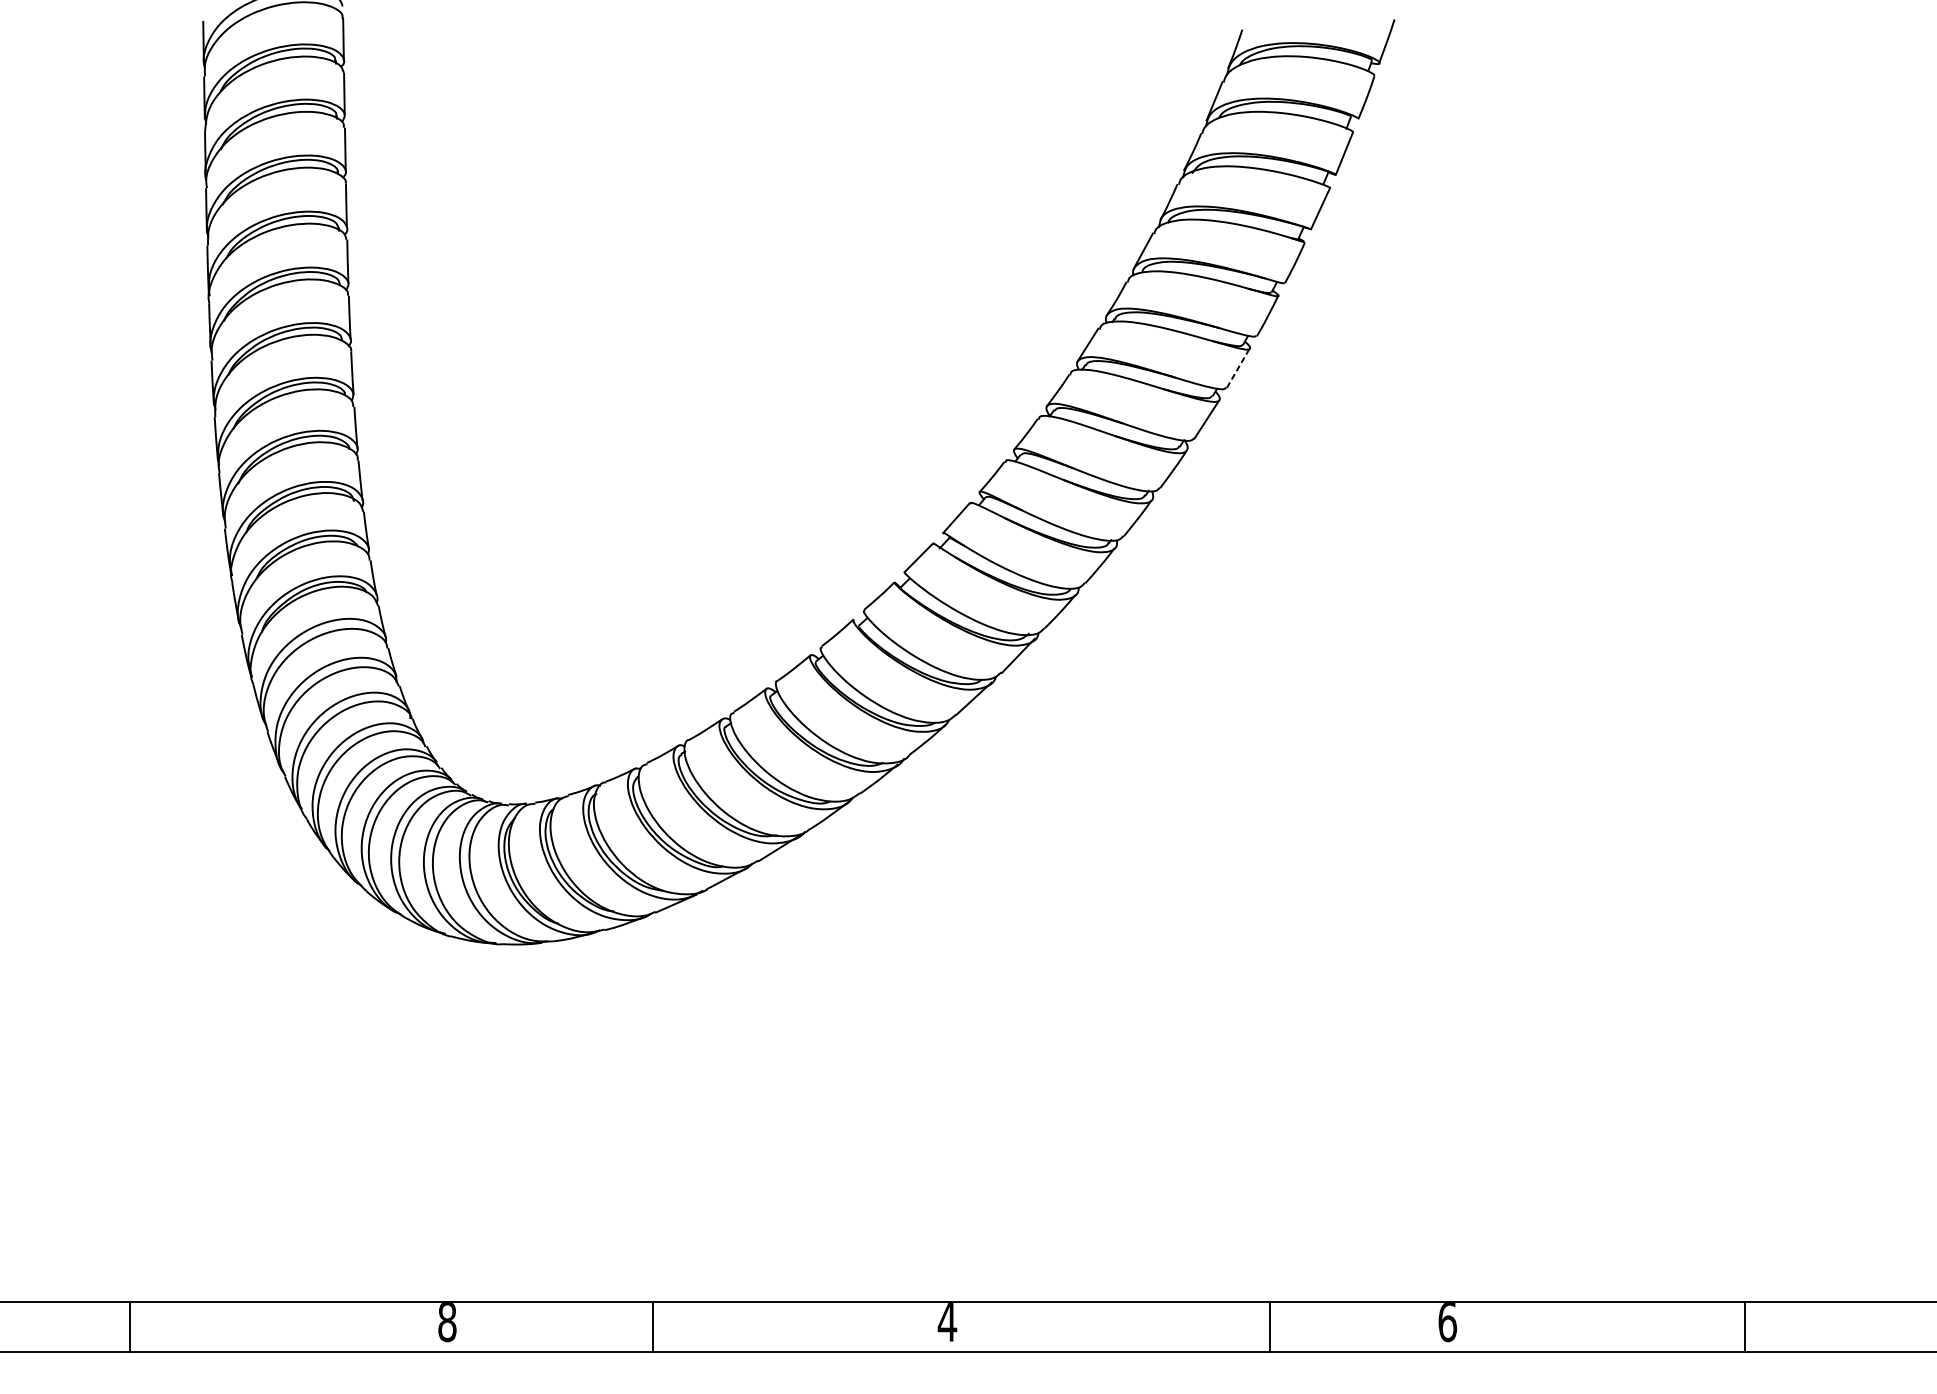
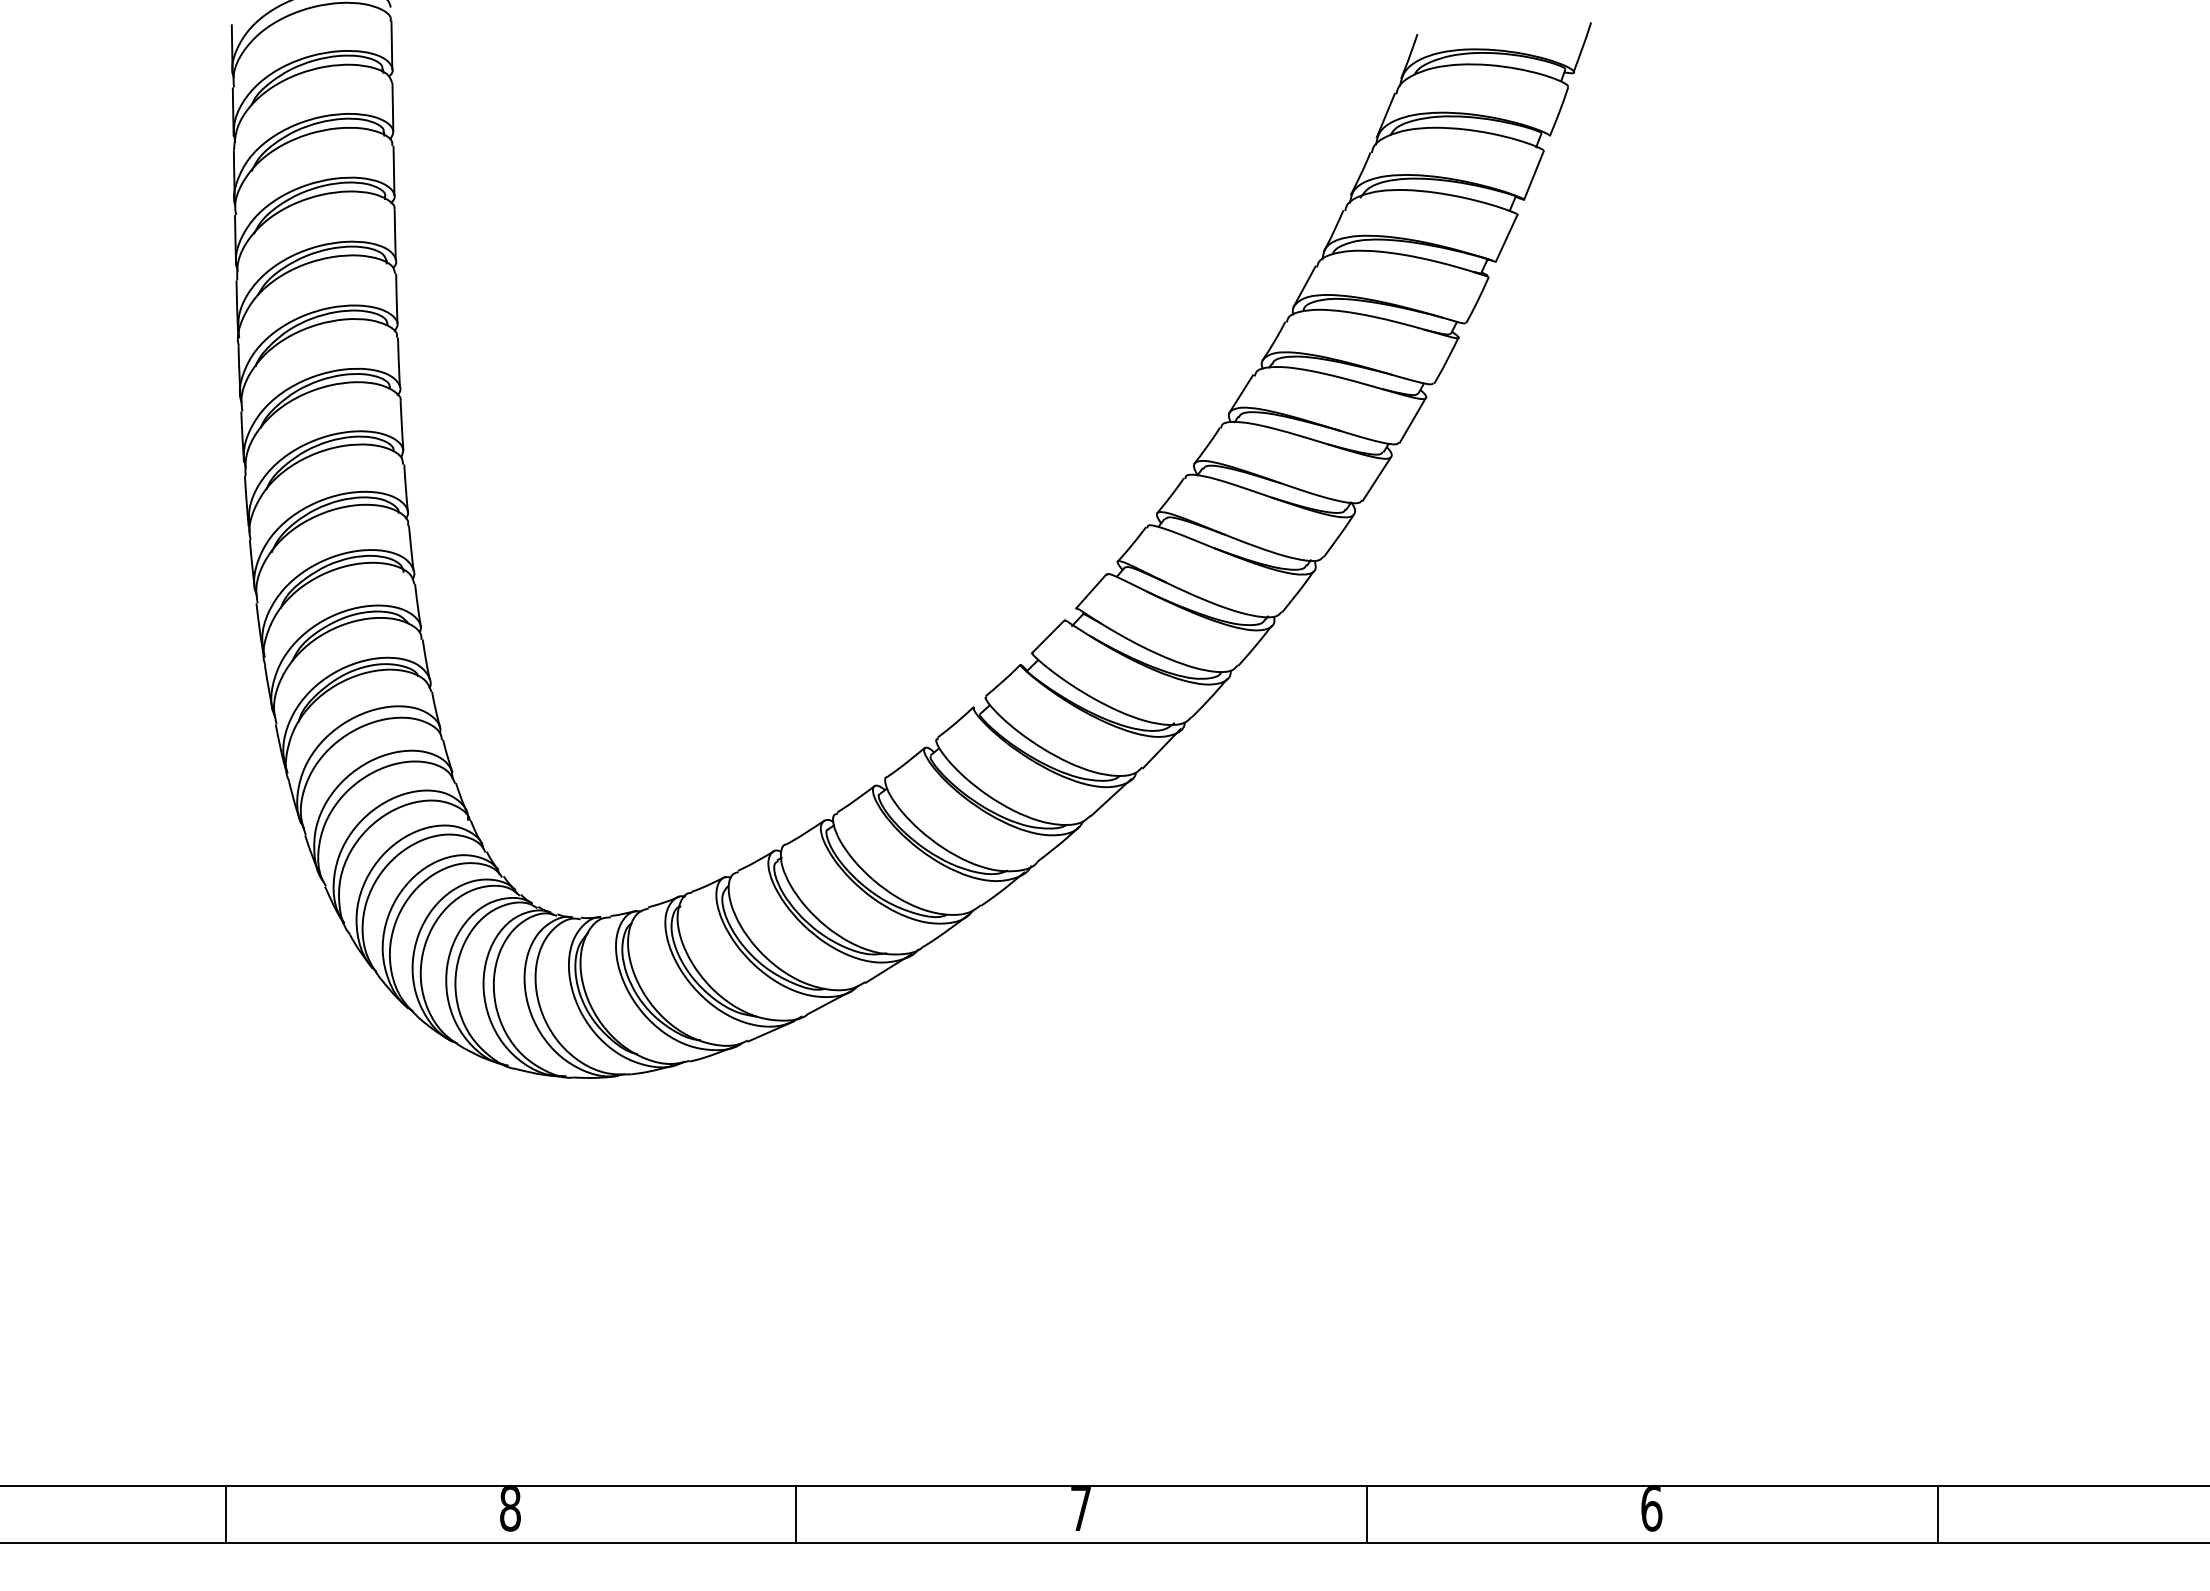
line: (1237, 368) -> (1412, 420), dashed -> solid
text: (947, 1321) -> (1080, 1508), 4 -> 7
line: (130, 1327) -> (225, 1514), moved
line: (653, 1327) -> (796, 1514), moved
line: (1269, 1327) -> (1366, 1514), moved
line: (1744, 1327) -> (1937, 1514), moved

